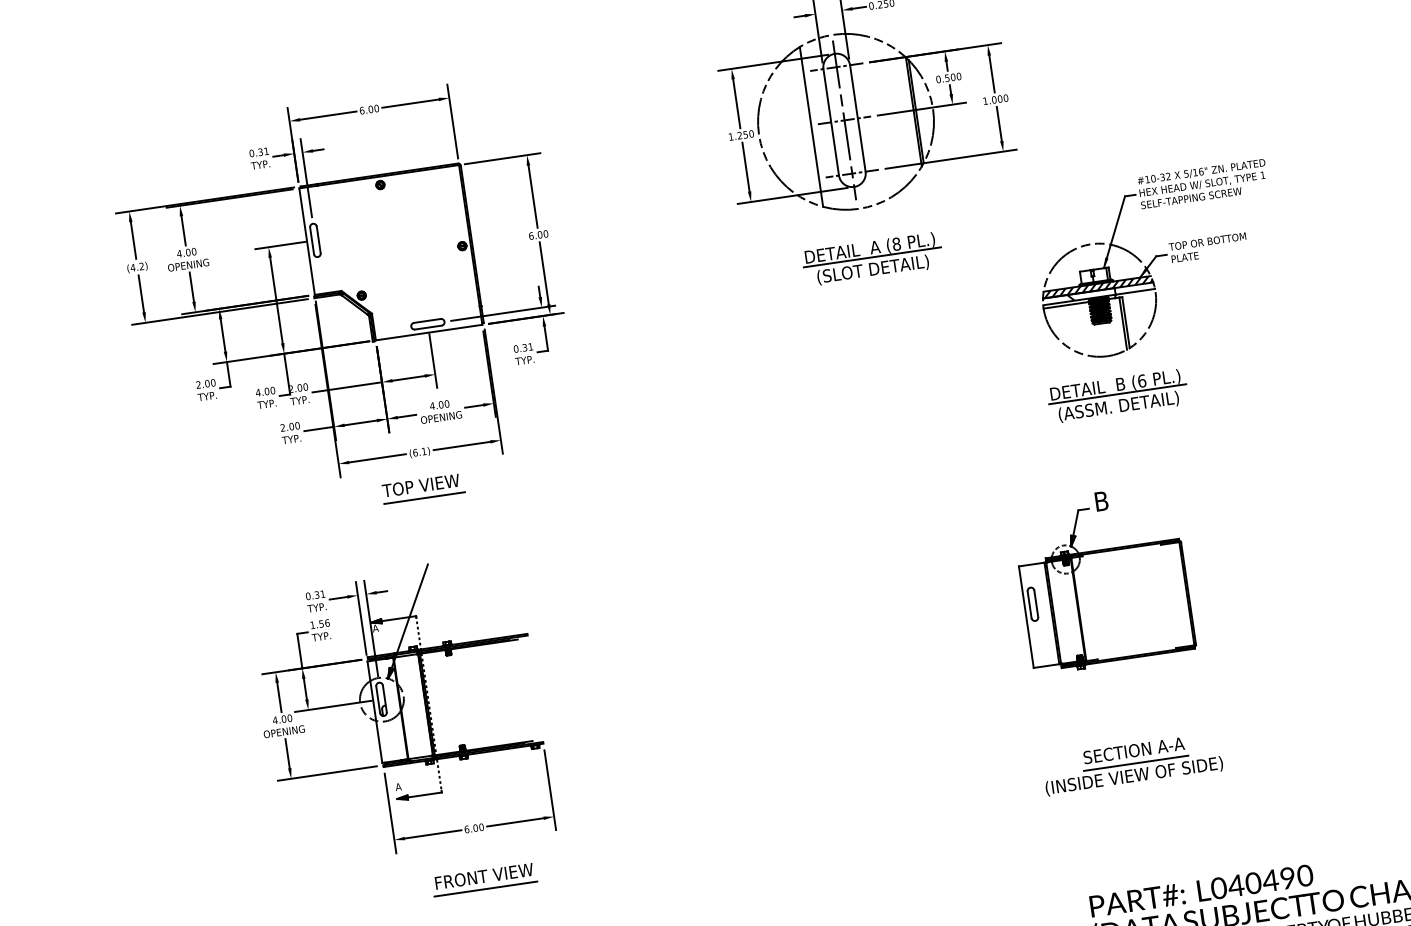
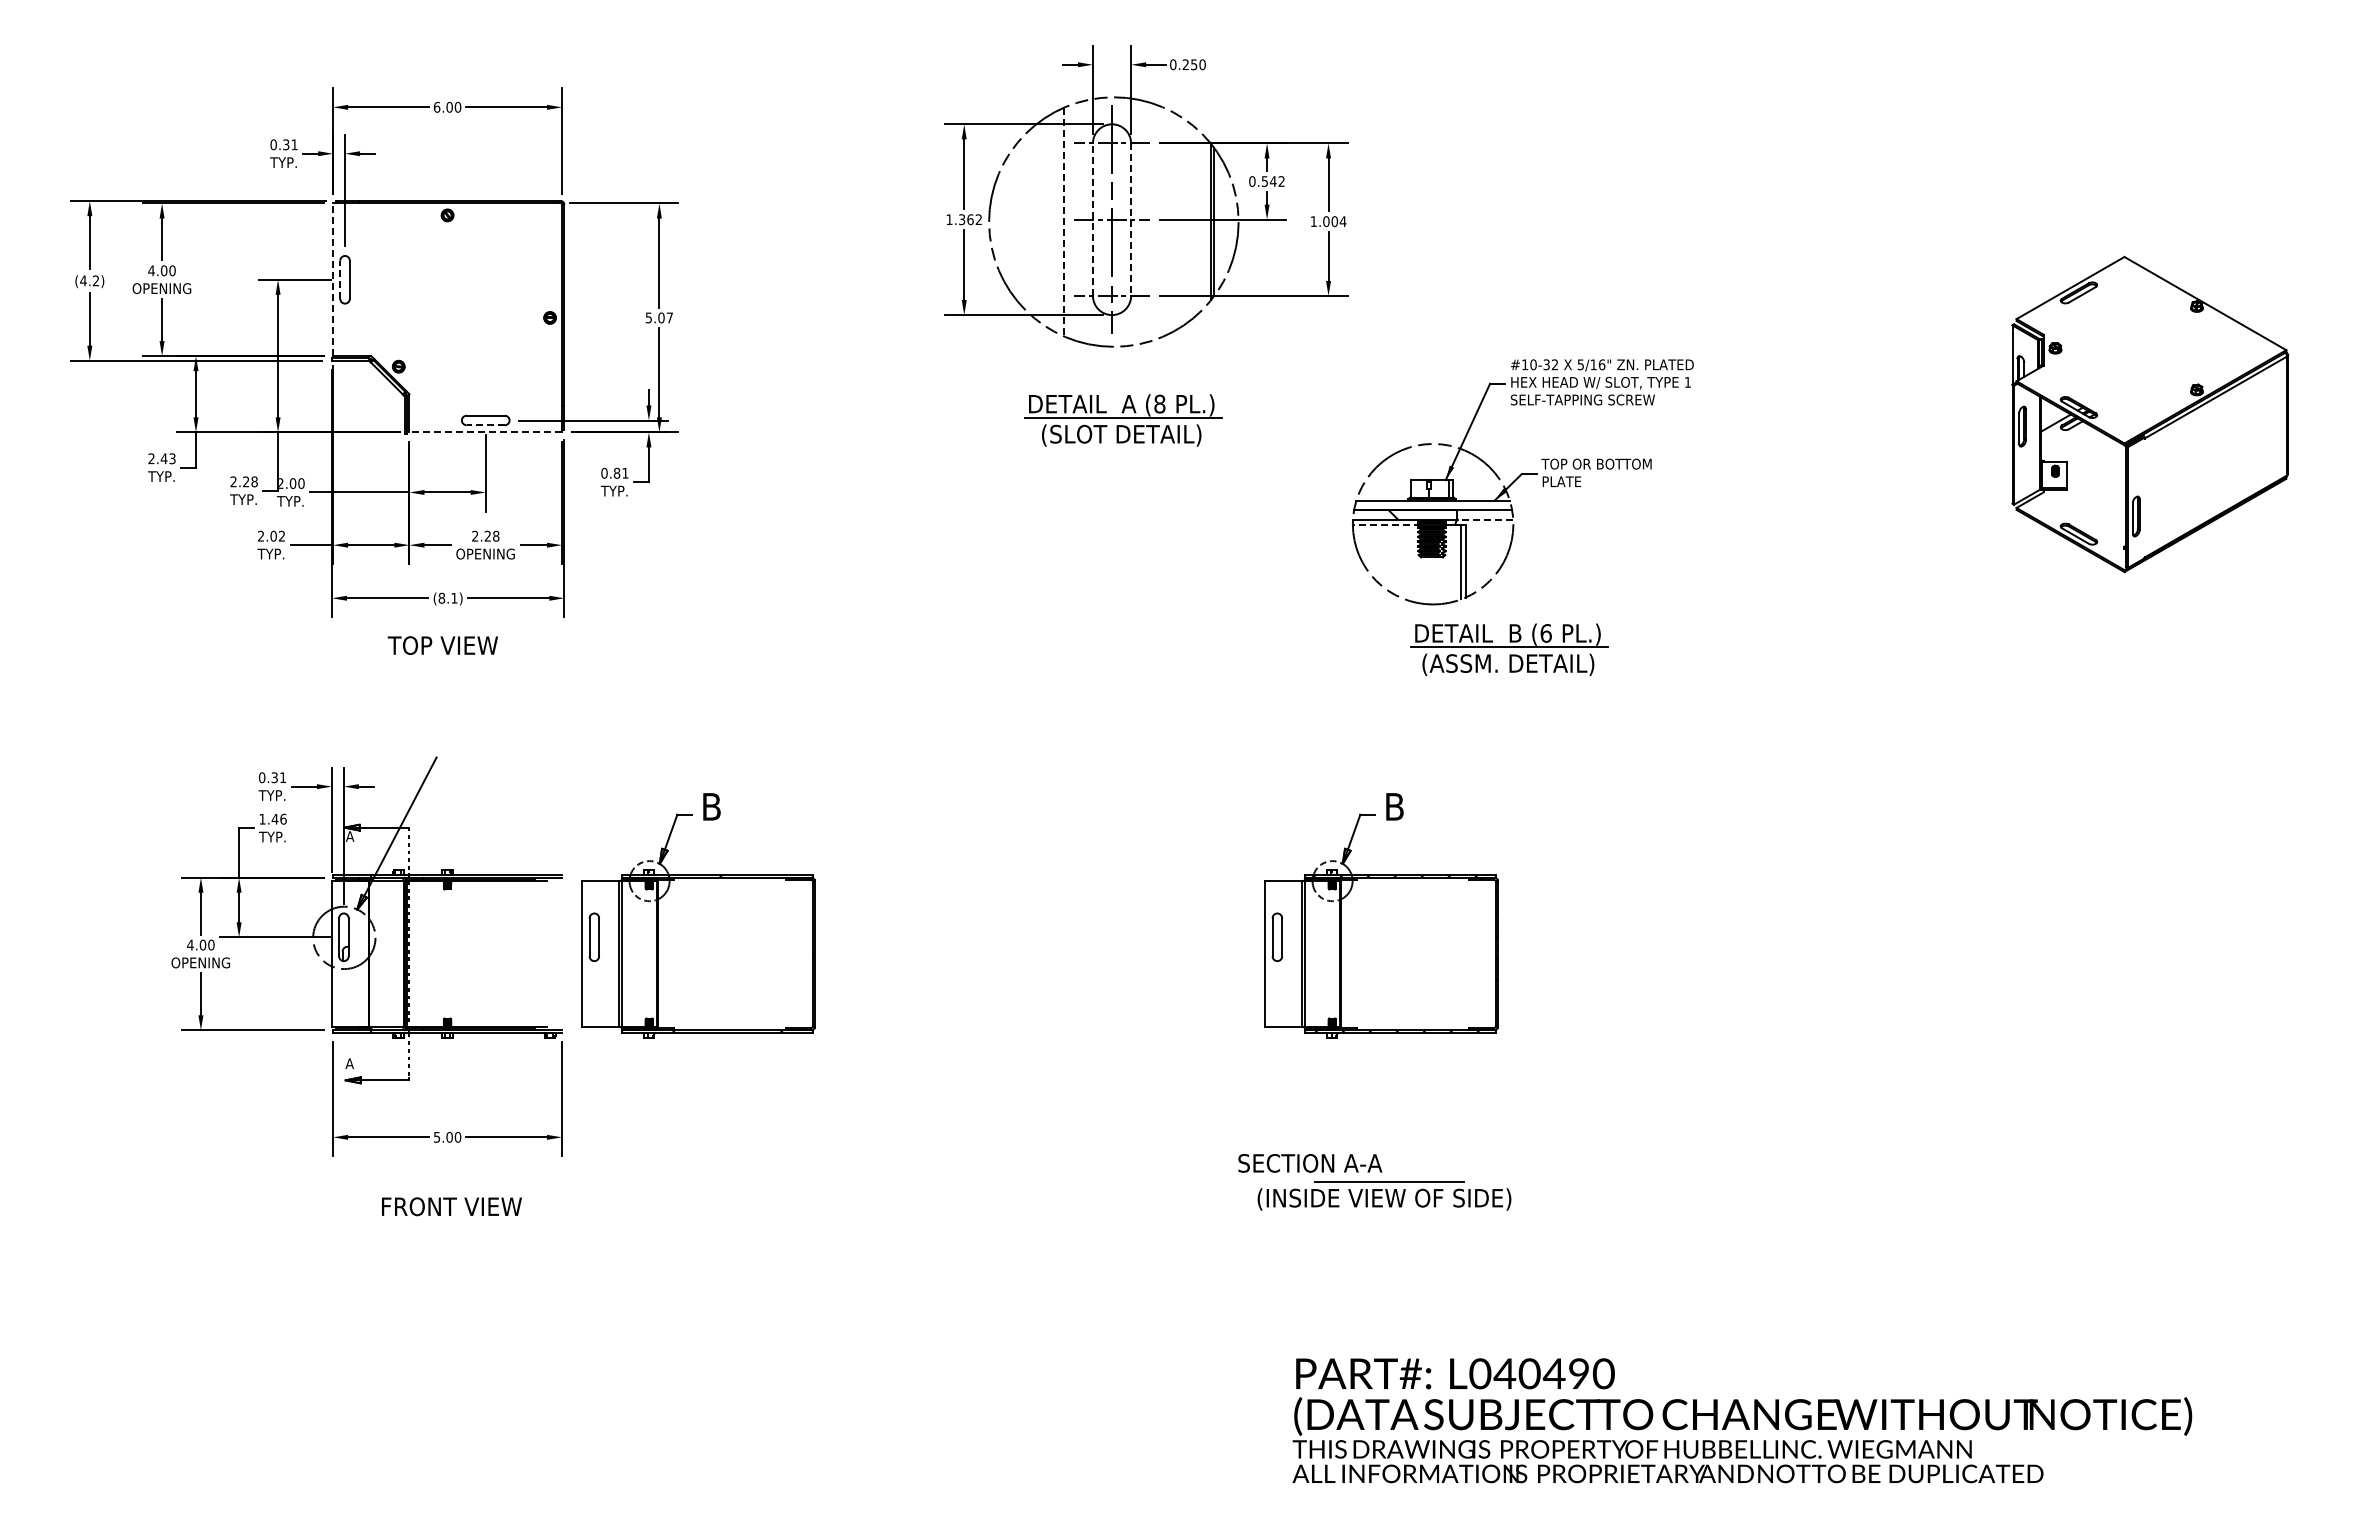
text: (955, 77) -> (1276, 181), 0.500 -> 0.542
text: (1005, 98) -> (1342, 221), 1.000 -> 1.004
line: (858, 118) -> (1131, 220), solid -> dashed
line: (830, 122) -> (1092, 219), solid -> dashed
line: (811, 127) -> (1064, 222), solid -> dashed
text: (745, 134) -> (970, 219), 1.250 -> 1.362
text: (538, 234) -> (659, 317), 6.00 -> 5.07
line: (312, 240) -> (340, 279), solid -> dashed
line: (307, 241) -> (333, 279), solid -> dashed
hatch: (1097, 287) -> (1433, 505), removed
line: (1134, 291) -> (1484, 519), solid -> dashed
line: (1067, 305) -> (1386, 524), solid -> dashed
line: (428, 327) -> (485, 425), solid -> dashed
line: (428, 332) -> (485, 432), solid -> dashed
text: (524, 347) -> (616, 473), 0.31 -> 0.81
text: (209, 383) -> (167, 458), 2.00 -> 2.43
text: (265, 391) -> (243, 481), 4.00 -> 2.28
part: (1118, 396) -> (1509, 649), moved
text: (439, 404) -> (485, 535), 4.00 -> 2.28
text: (297, 426) -> (281, 536), 2.00 -> 2.02
text: (415, 452) -> (441, 597), (6.1) -> (8.1)
line: (424, 497) -> (445, 663), removed
text: (321, 624) -> (274, 819), 1.56 -> 1.46
part: (626, 648) -> (698, 915), added
text: (1134, 750) -> (1310, 1163), moved
text: (466, 828) -> (436, 1136), 6.00 -> 5.00
line: (485, 888) -> (451, 1224), removed

